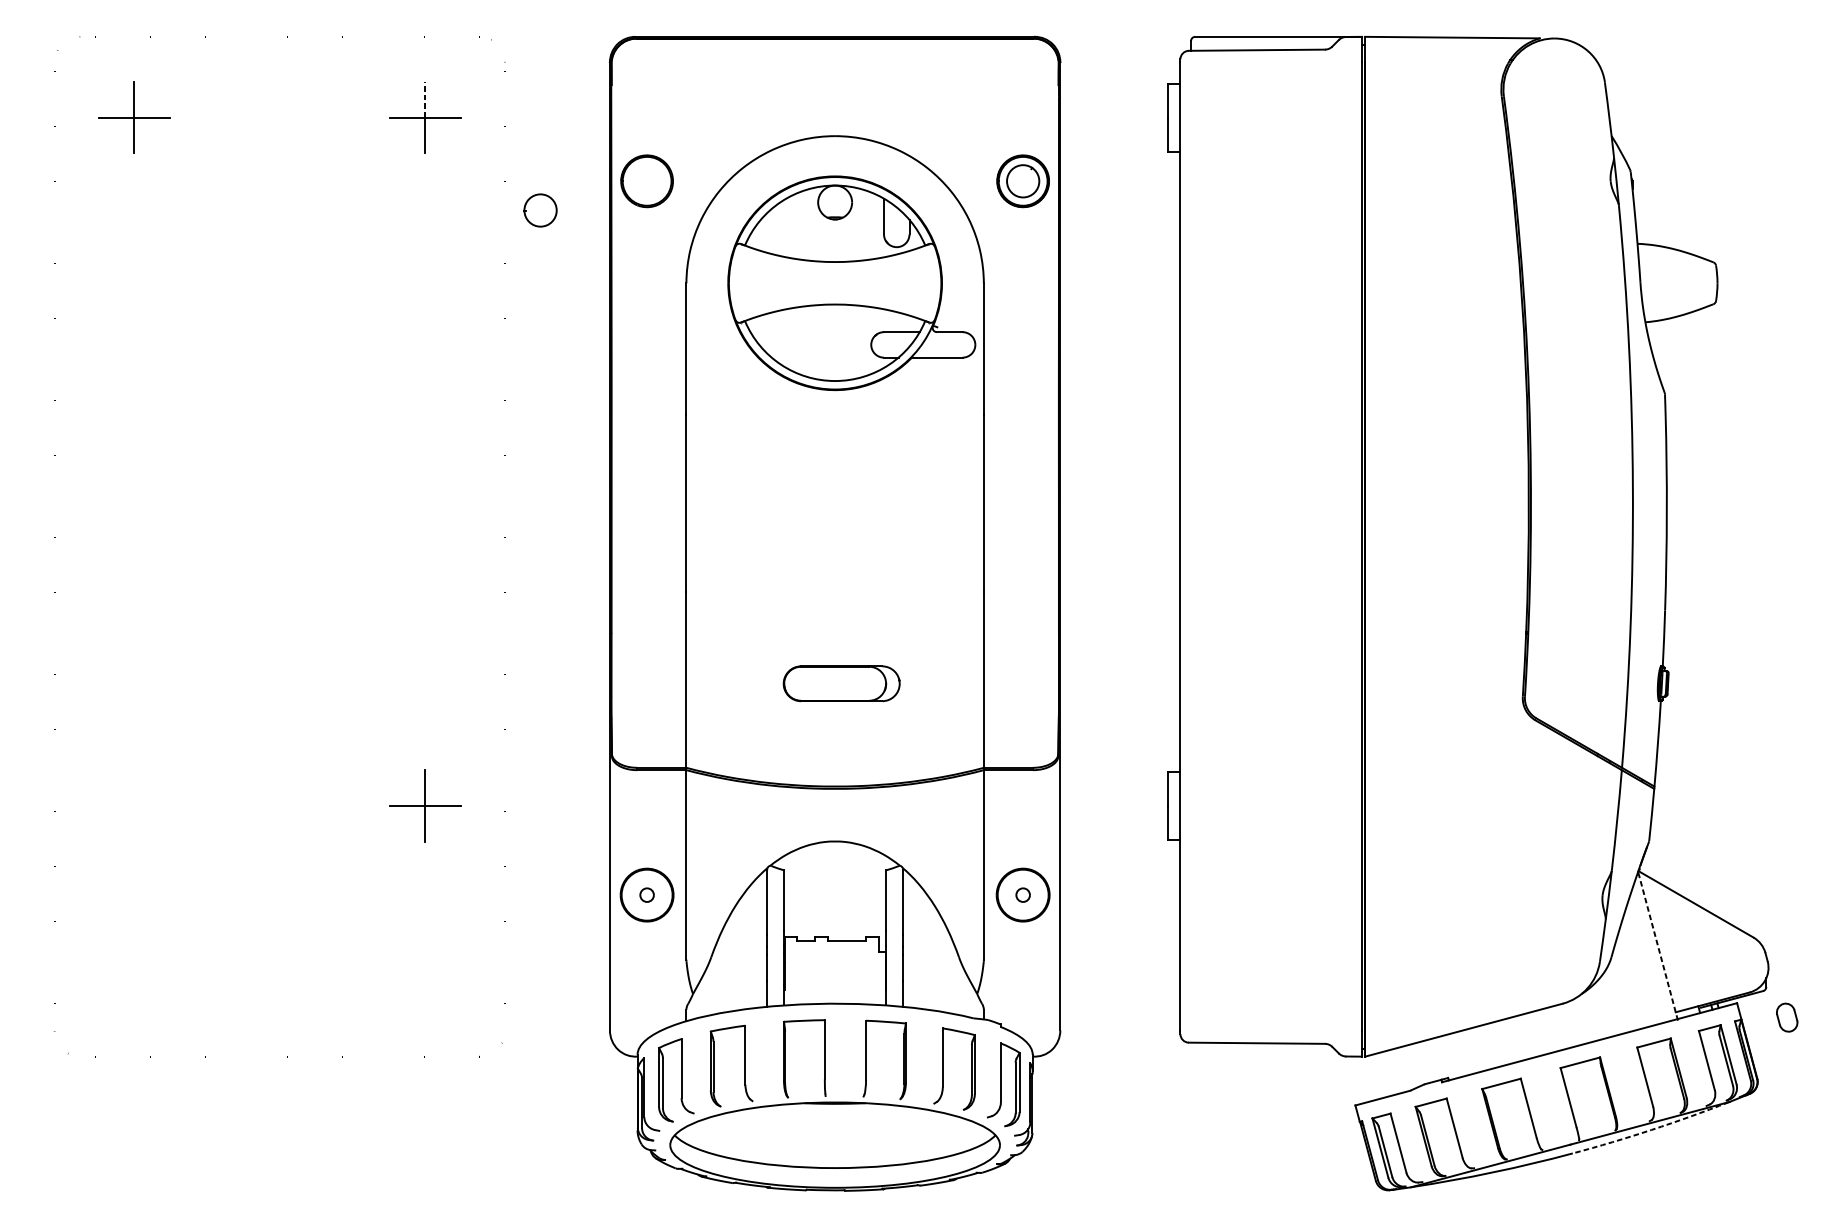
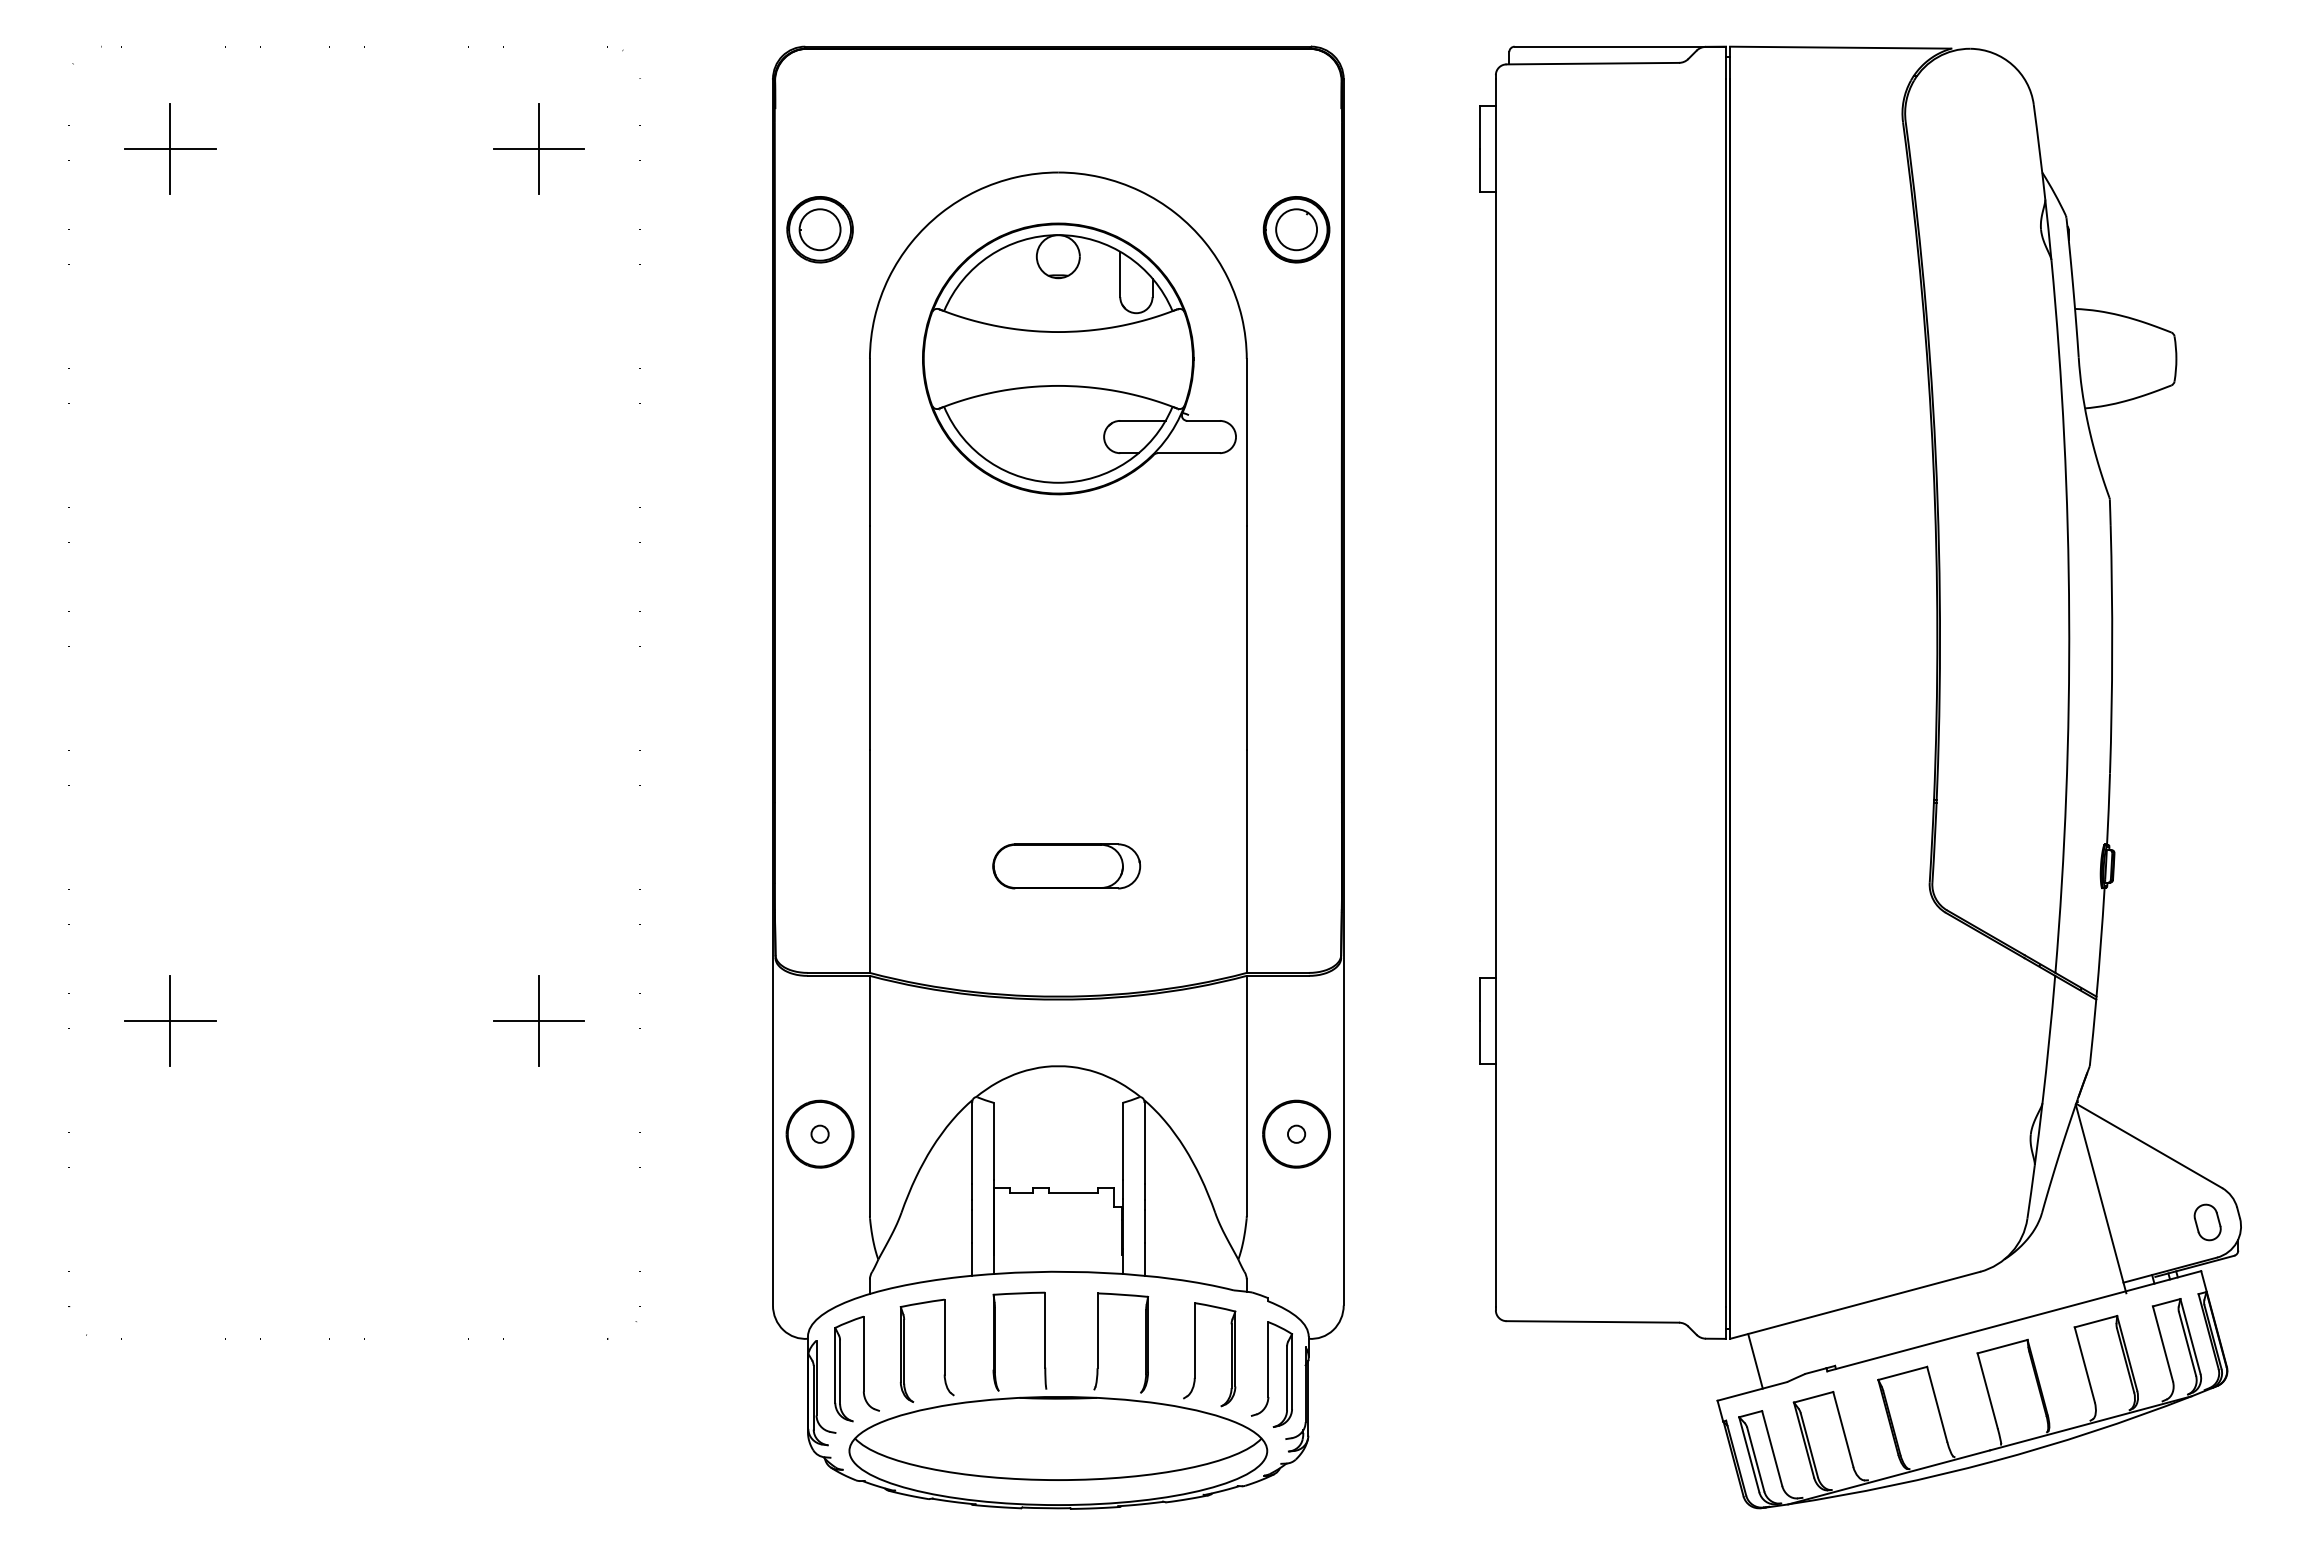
line: (425, 99) -> (539, 126), dashed -> solid
part: (540, 210) -> (819, 229), moved
part: (134, 805) -> (170, 1020), added
line: (1658, 946) -> (2101, 1199), dashed -> solid
part: (1787, 1017) -> (2207, 1222), moved
line: (1385, 1074) -> (1755, 1361), added
arc: (1651, 1129) -> (2092, 1431), dashed -> solid

